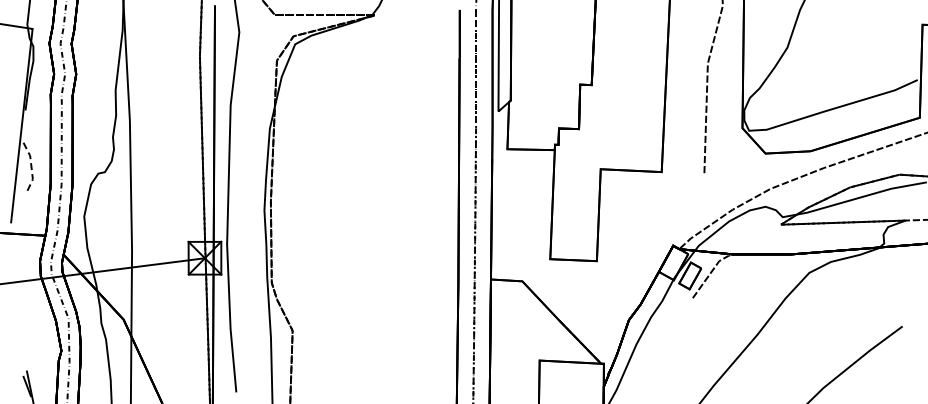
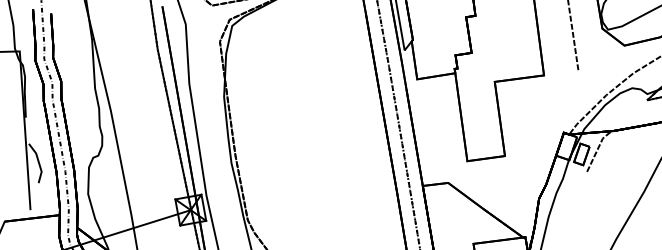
line: (31, 167) -> (38, 162), dashed -> solid

